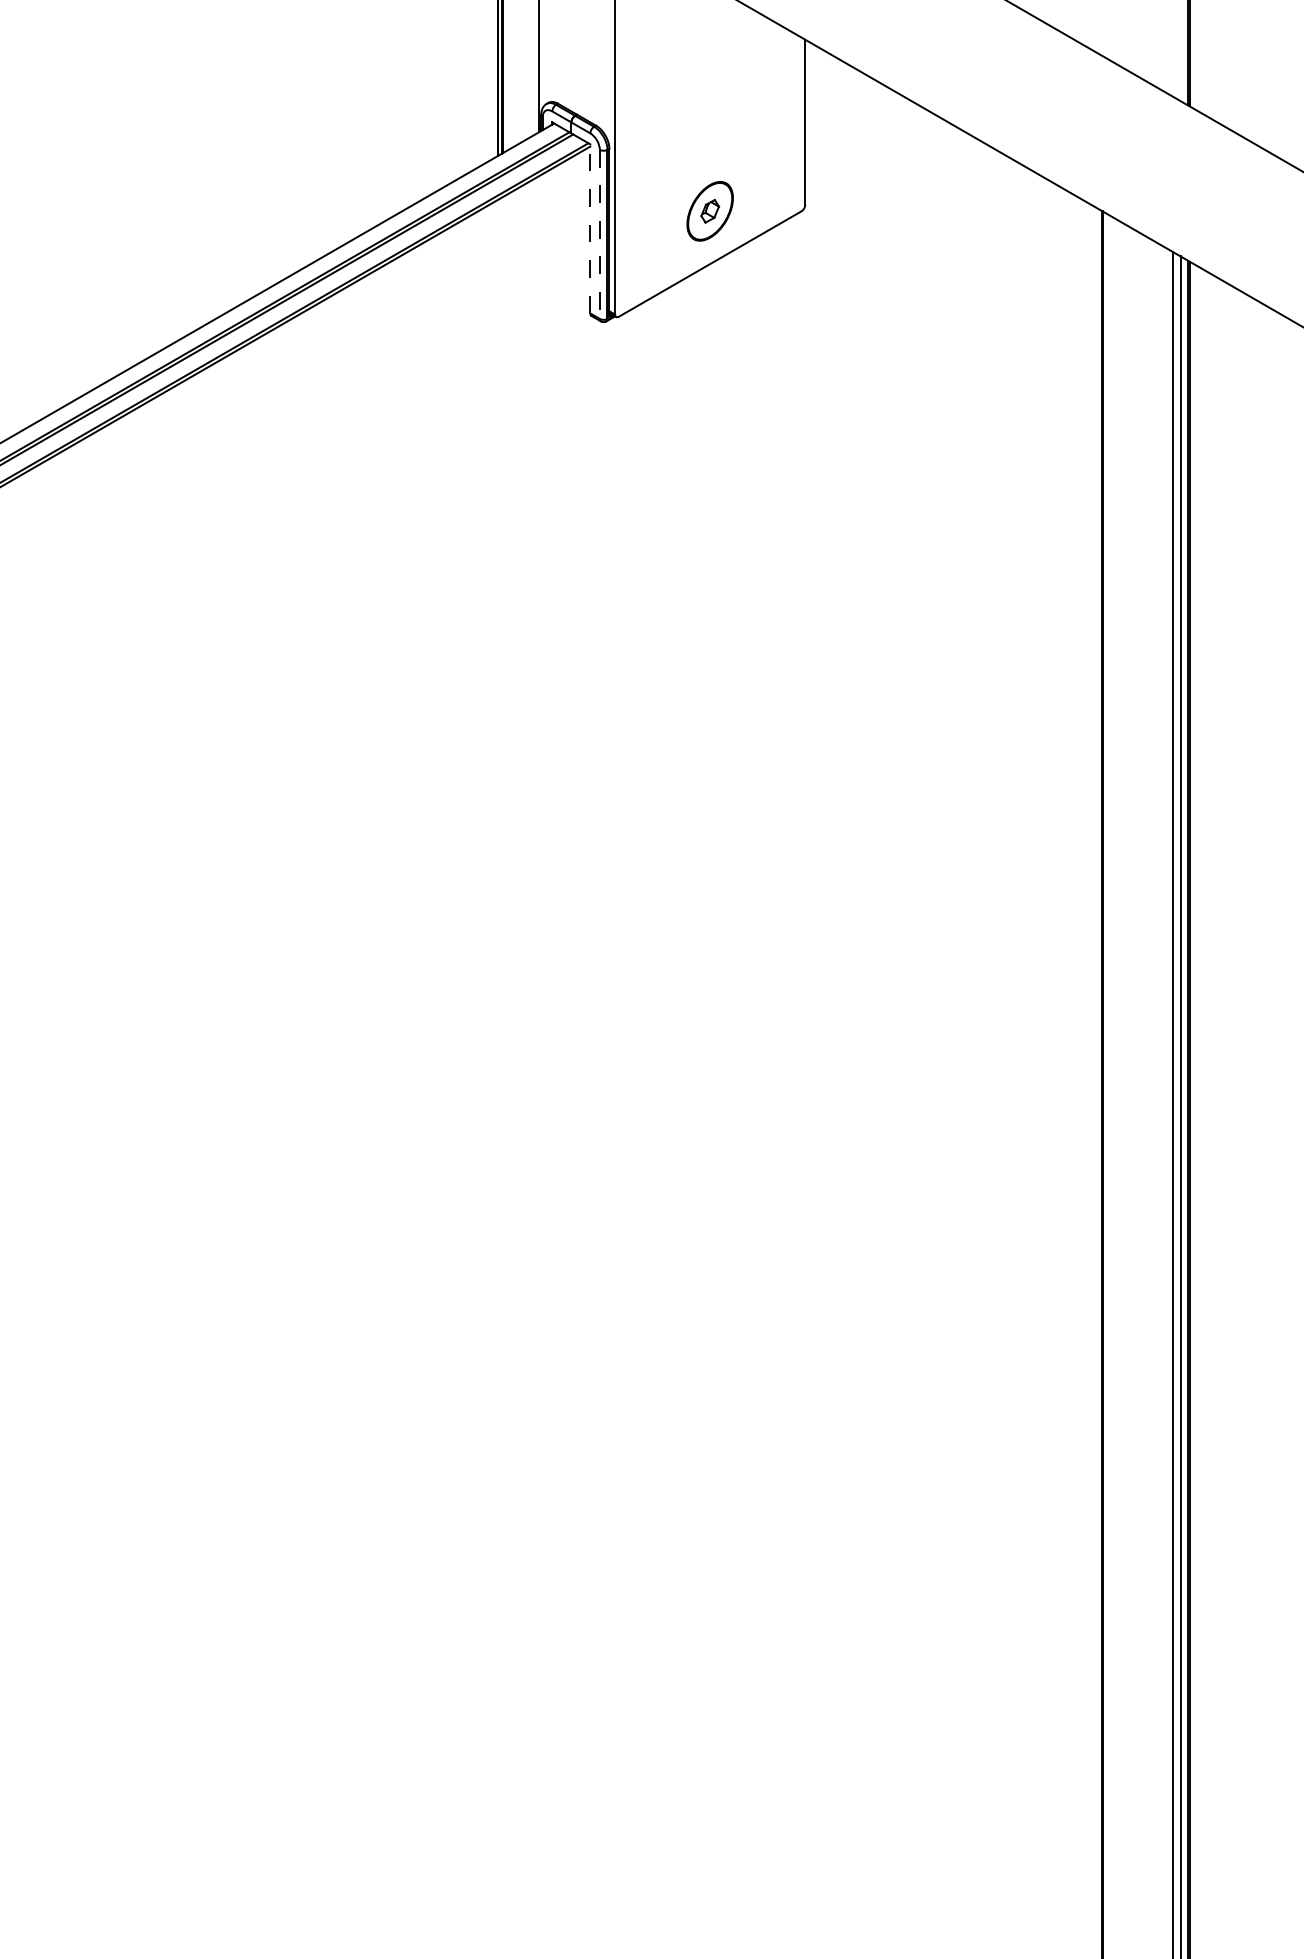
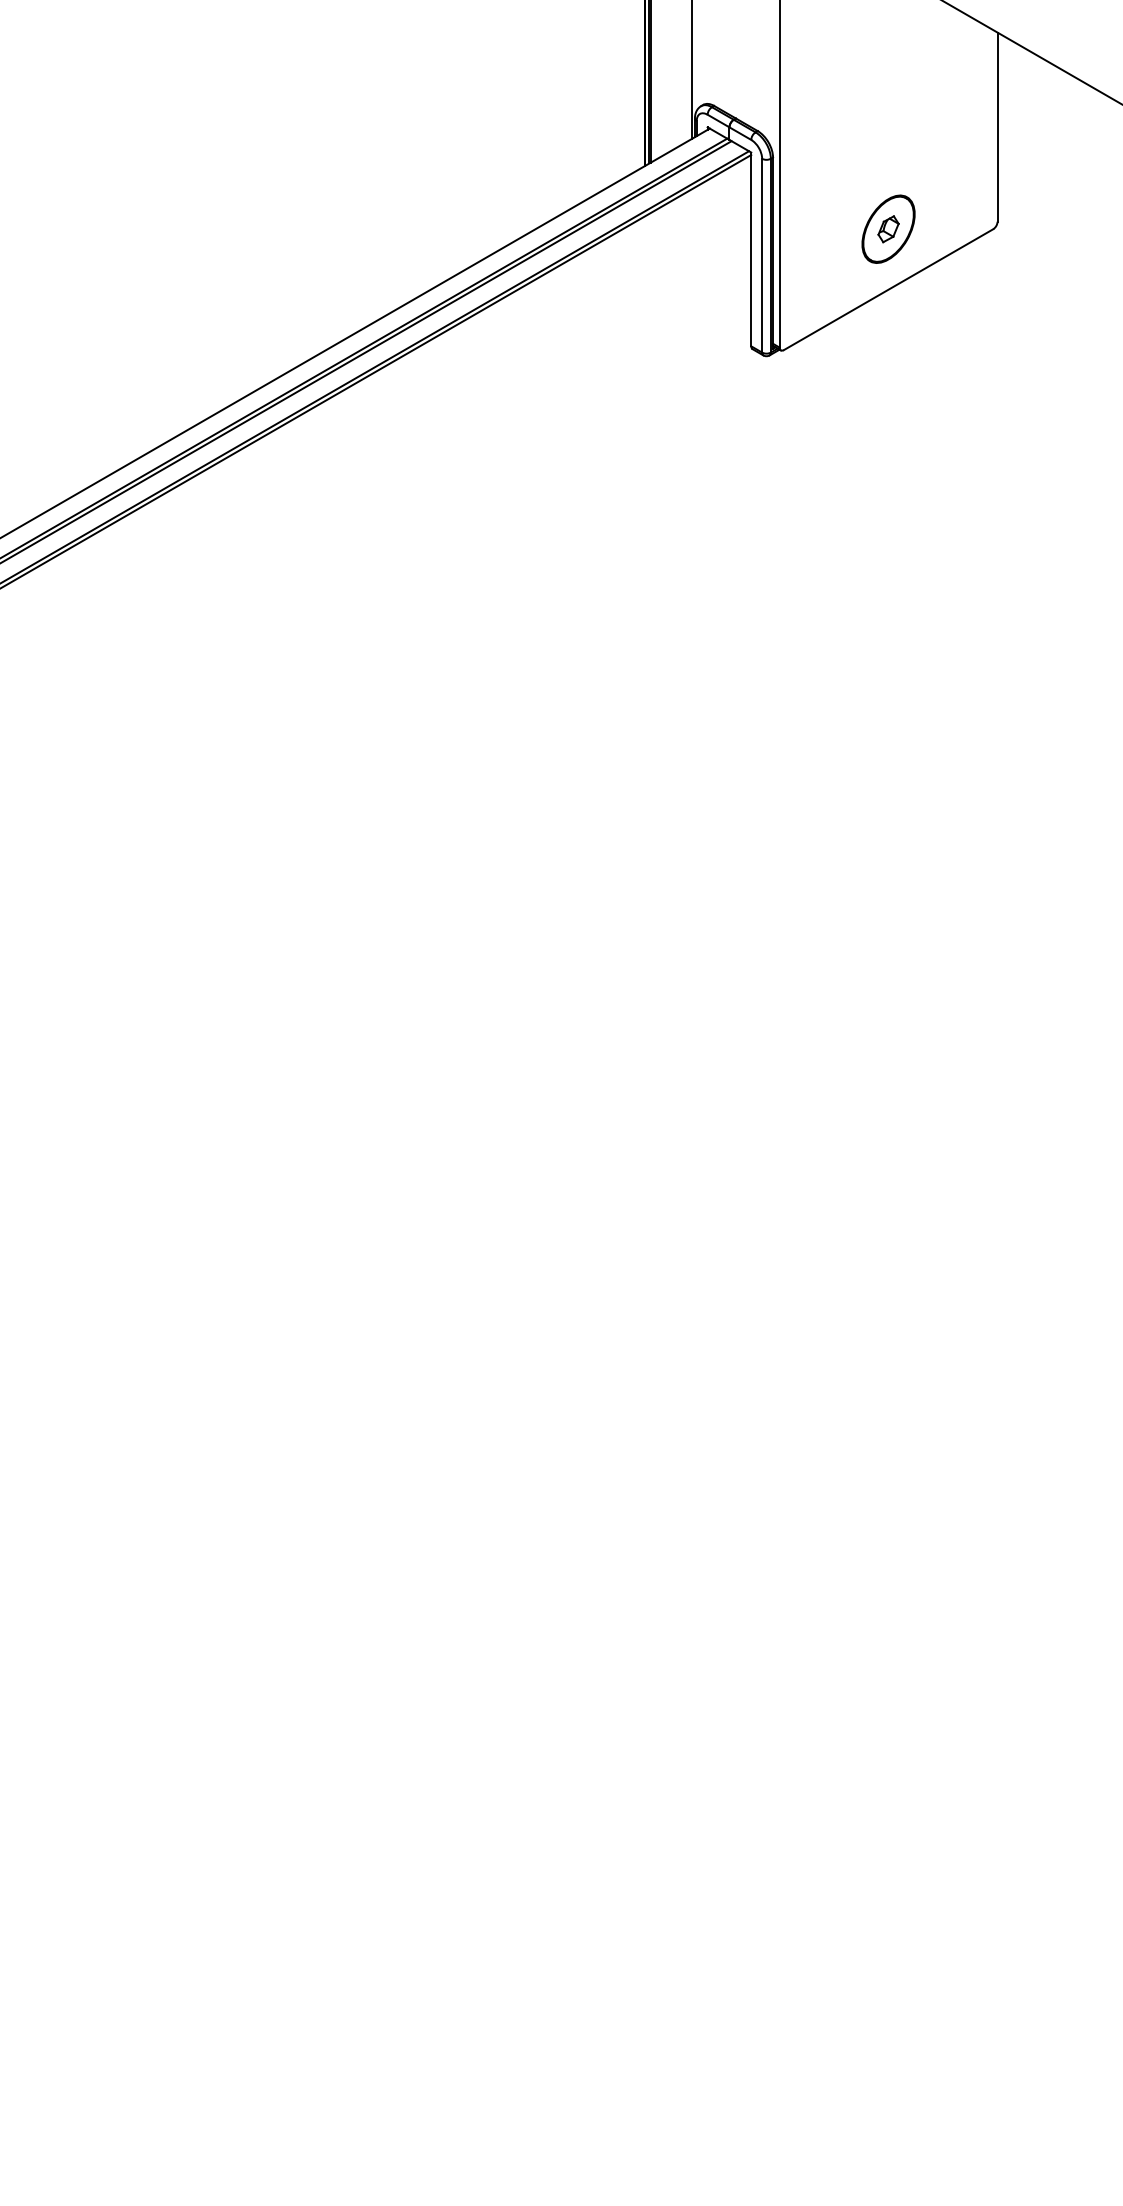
line: (590, 228) -> (751, 248), dashed -> solid
line: (599, 234) -> (761, 255), dashed -> solid

